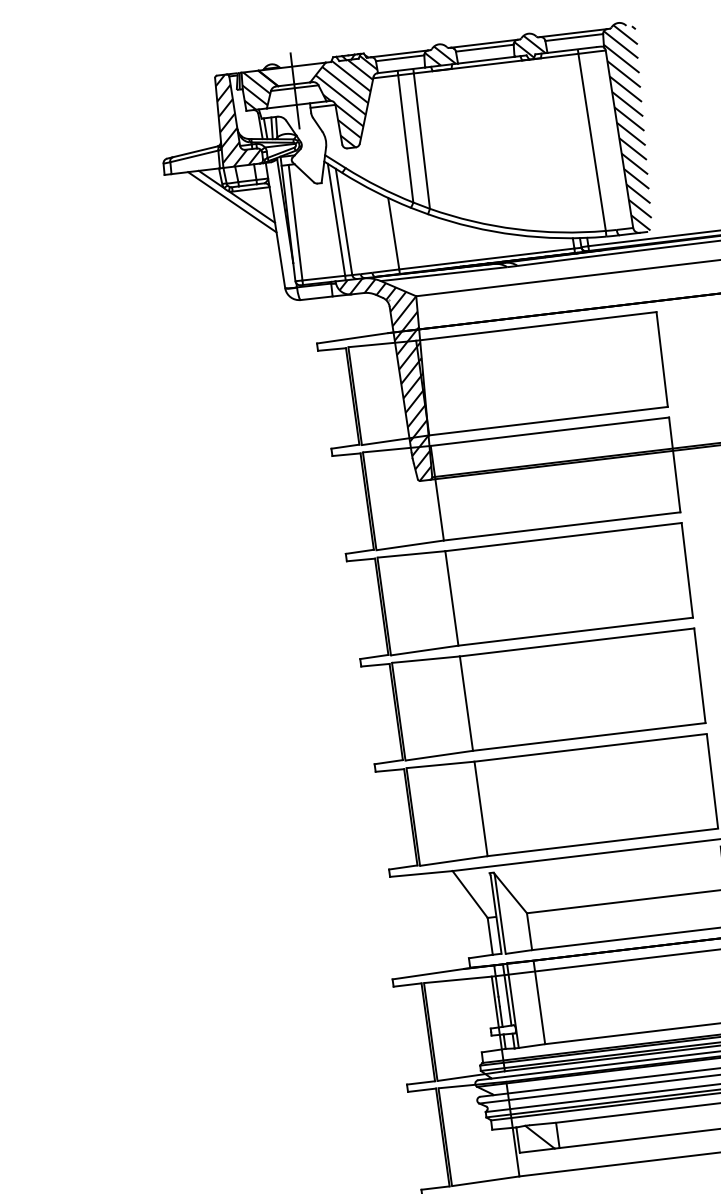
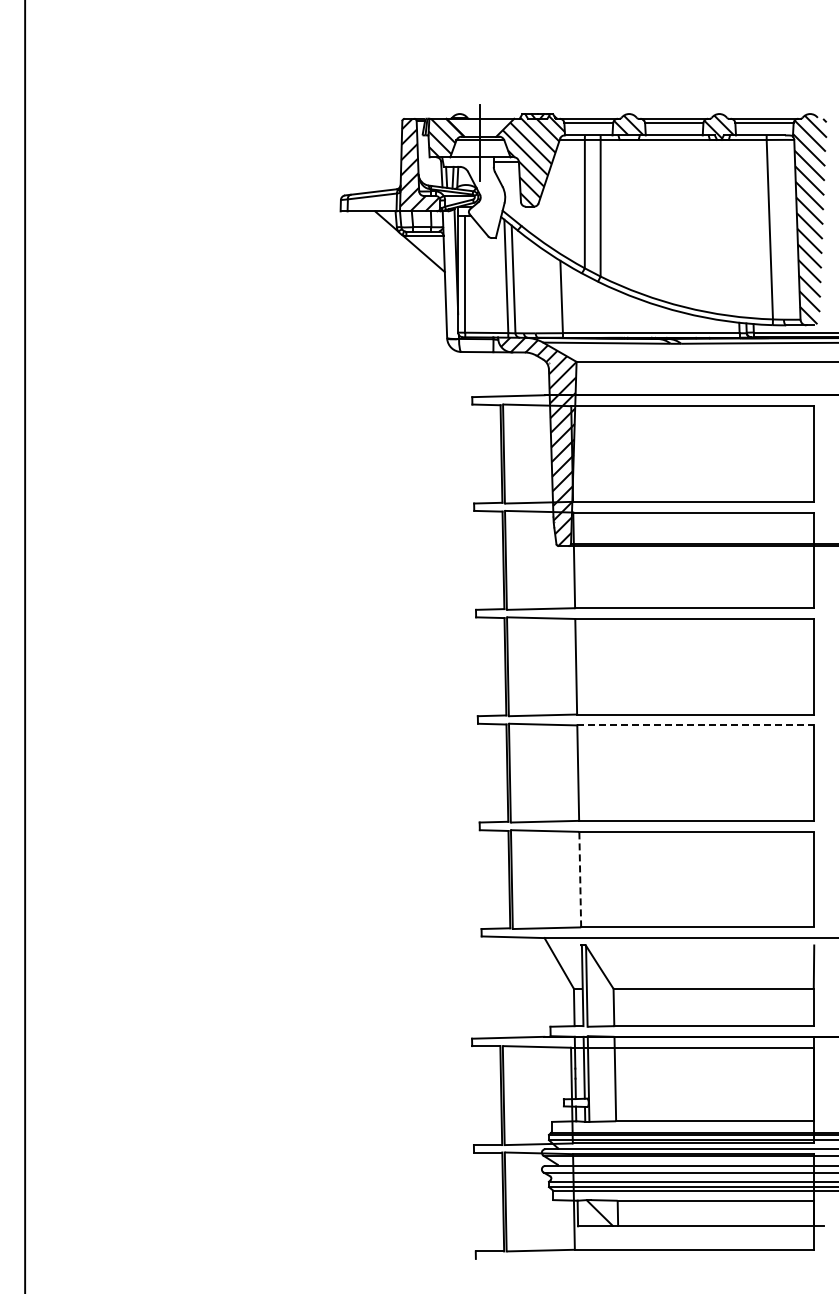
line: (232, 202) -> (404, 246), removed
line: (578, 642) -> (696, 725), solid -> dashed
line: (481, 808) -> (580, 879), solid -> dashed

